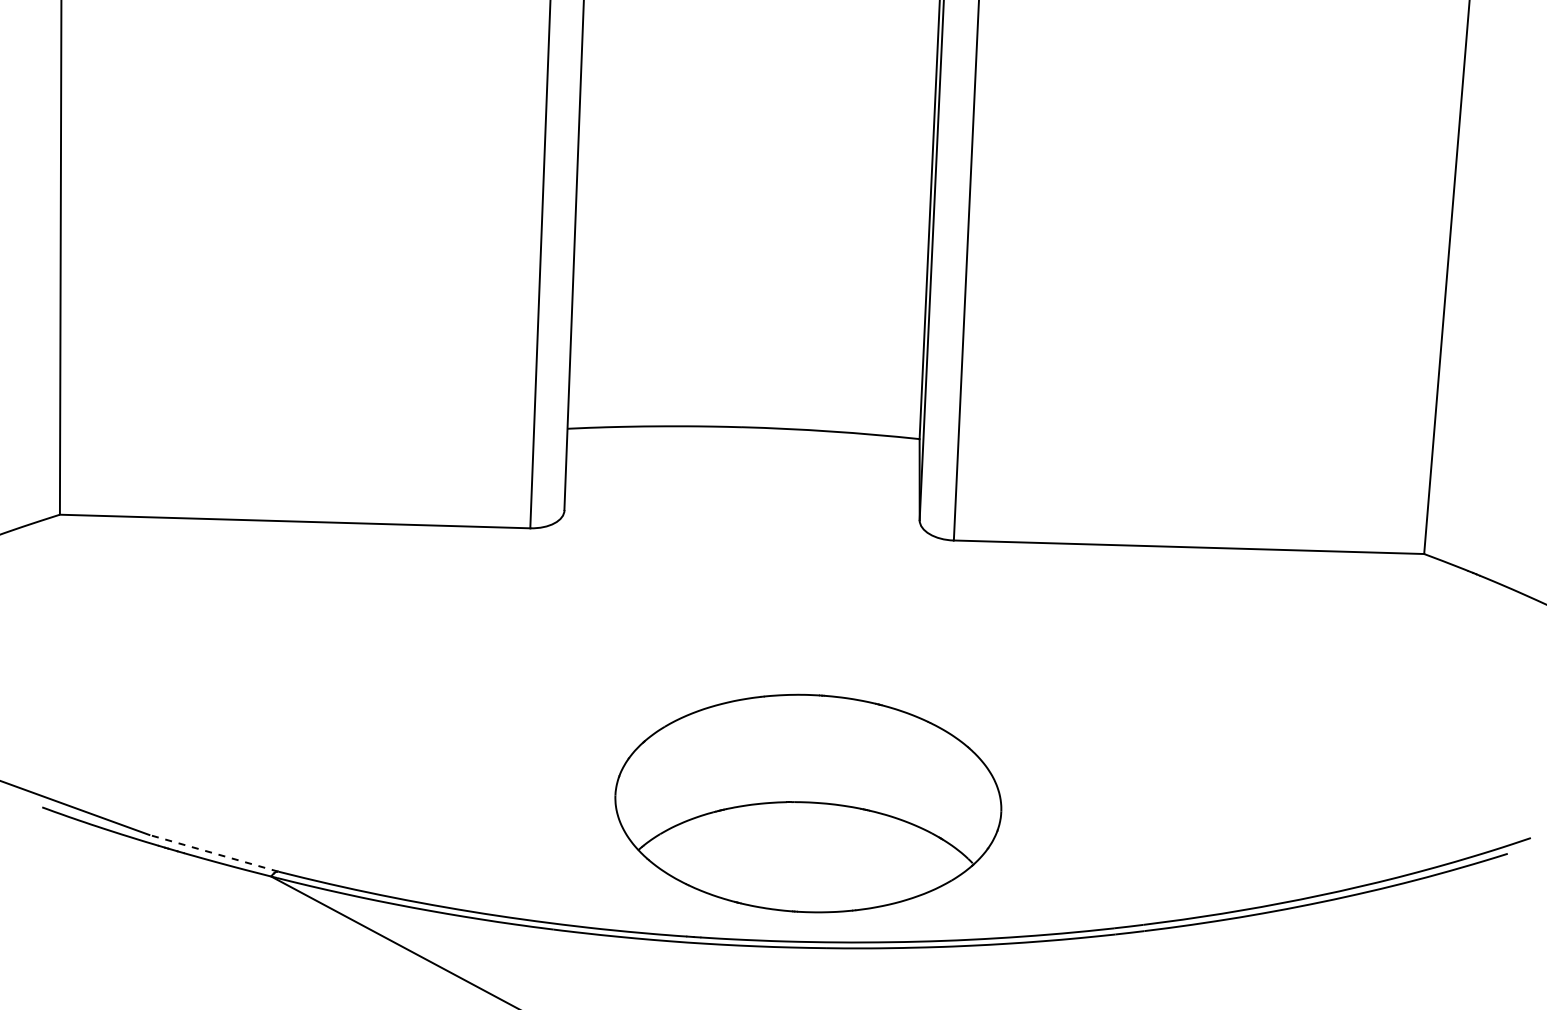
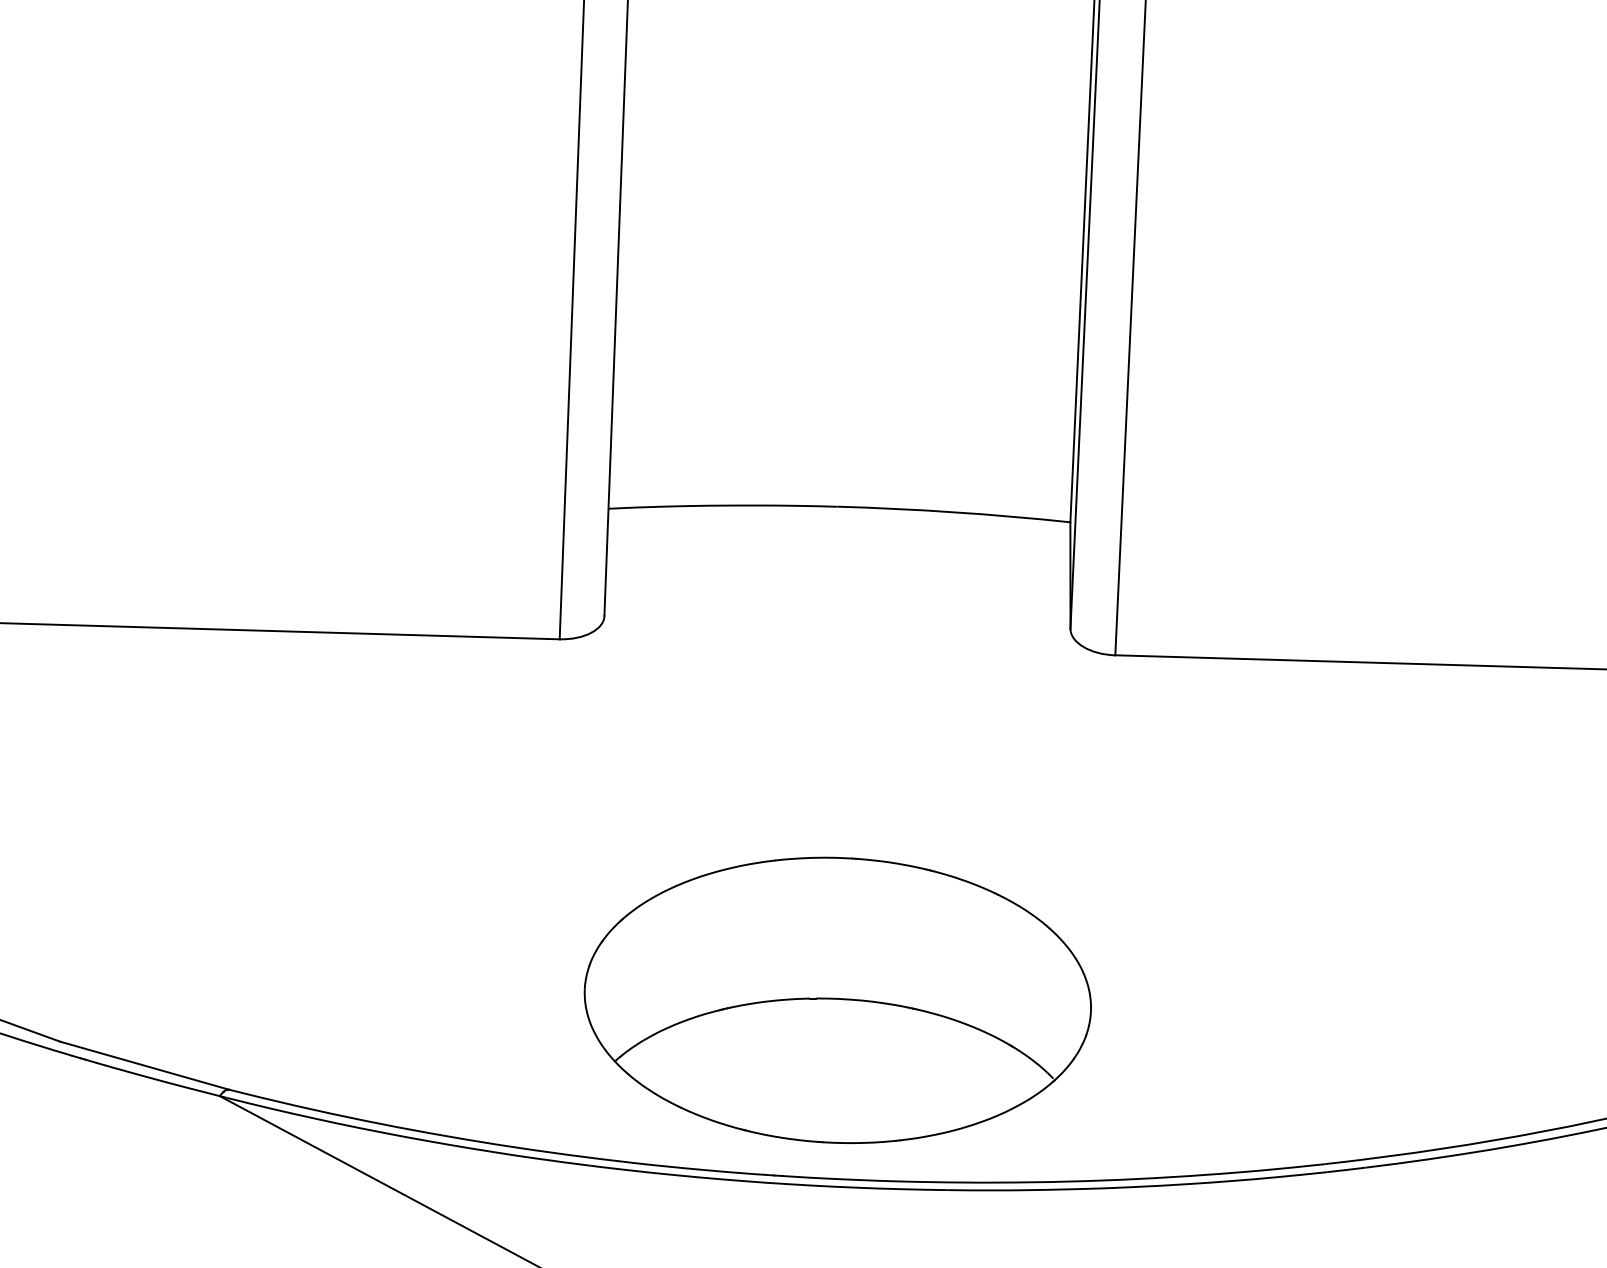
part: (808, 803) -> (838, 1000), moved
line: (213, 853) -> (144, 1065), dashed -> solid

